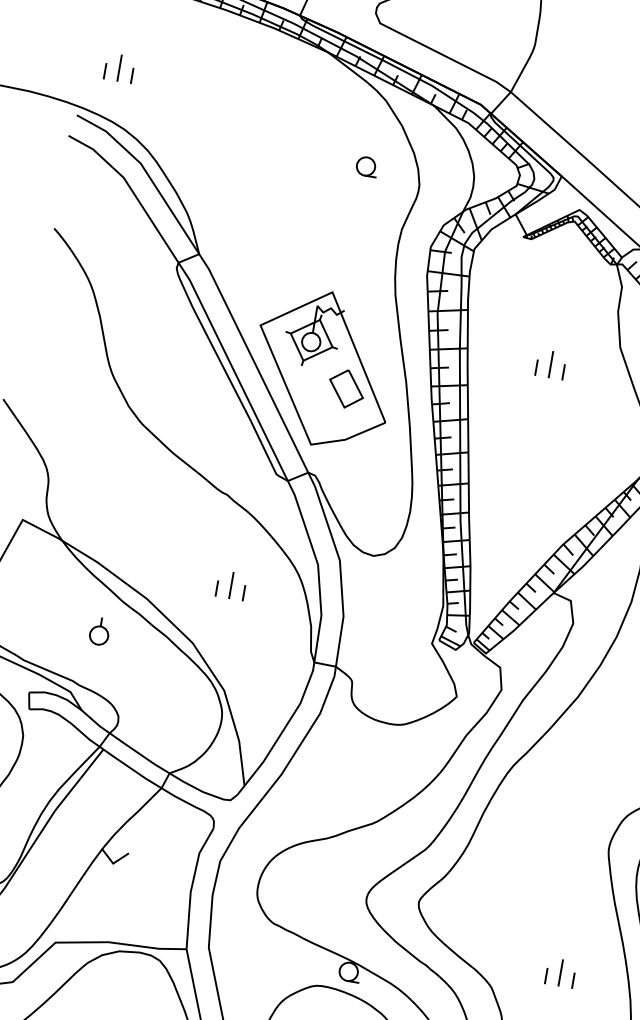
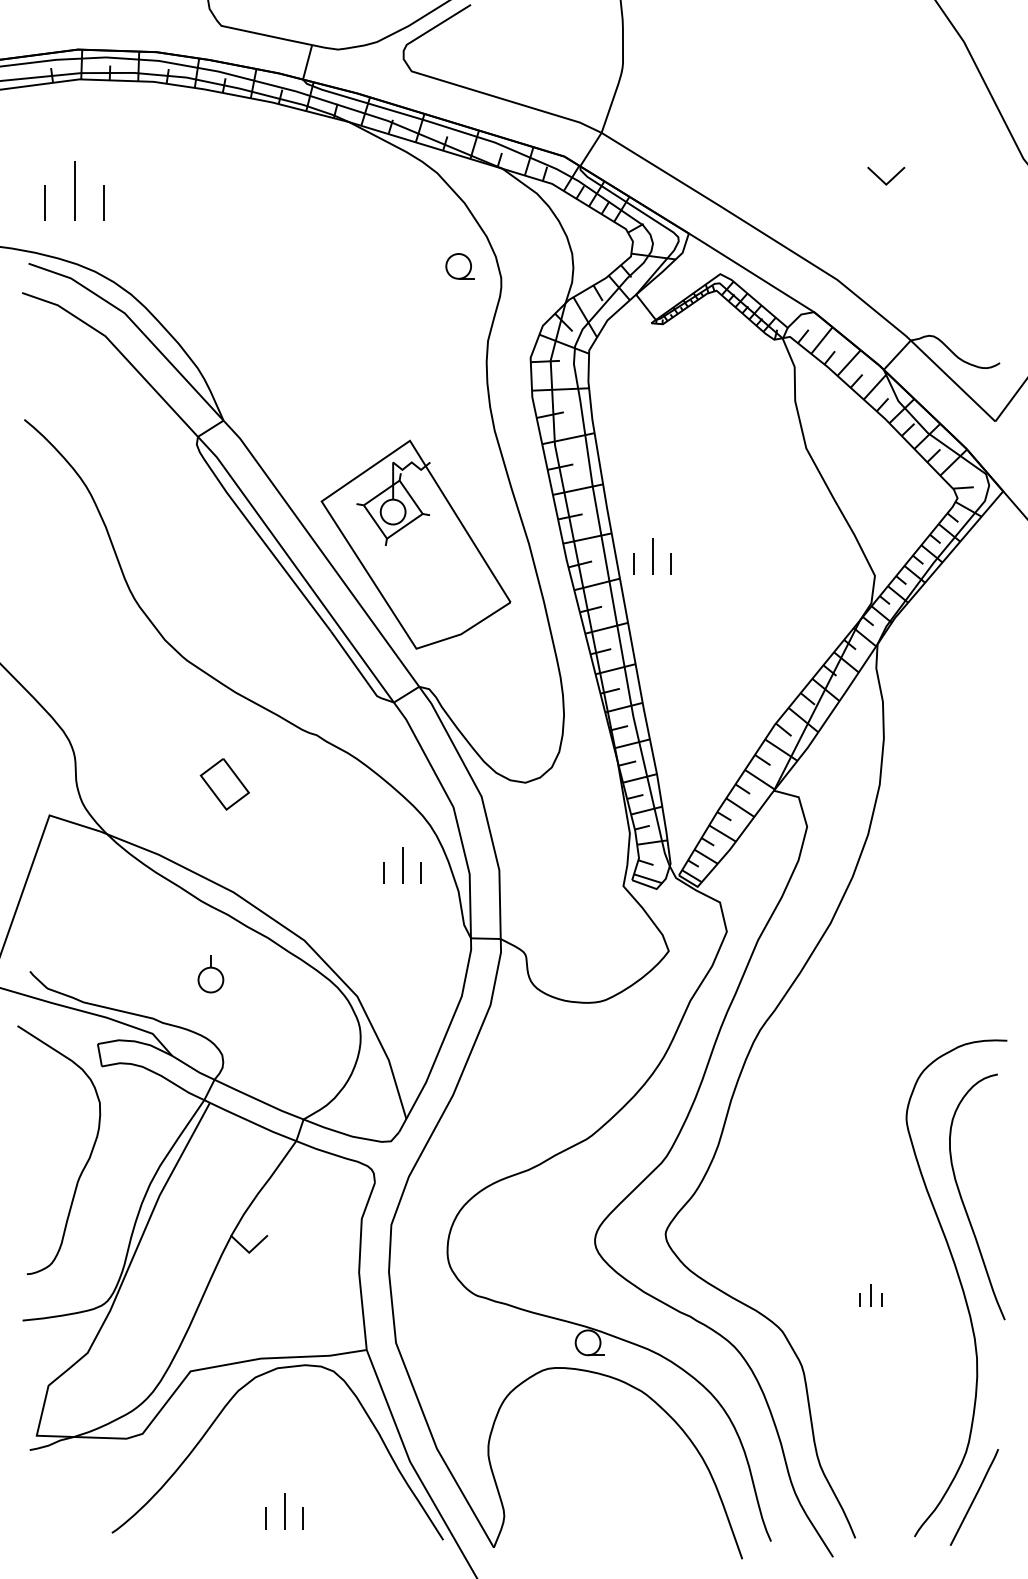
part: (119, 67) -> (74, 190), size x1.6
part: (366, 166) -> (459, 266), moved
part: (550, 364) -> (652, 556), moved
part: (346, 388) -> (224, 784), moved
part: (231, 585) -> (402, 865), moved
part: (99, 631) -> (210, 974), moved
part: (560, 972) -> (870, 1295), size x0.6

